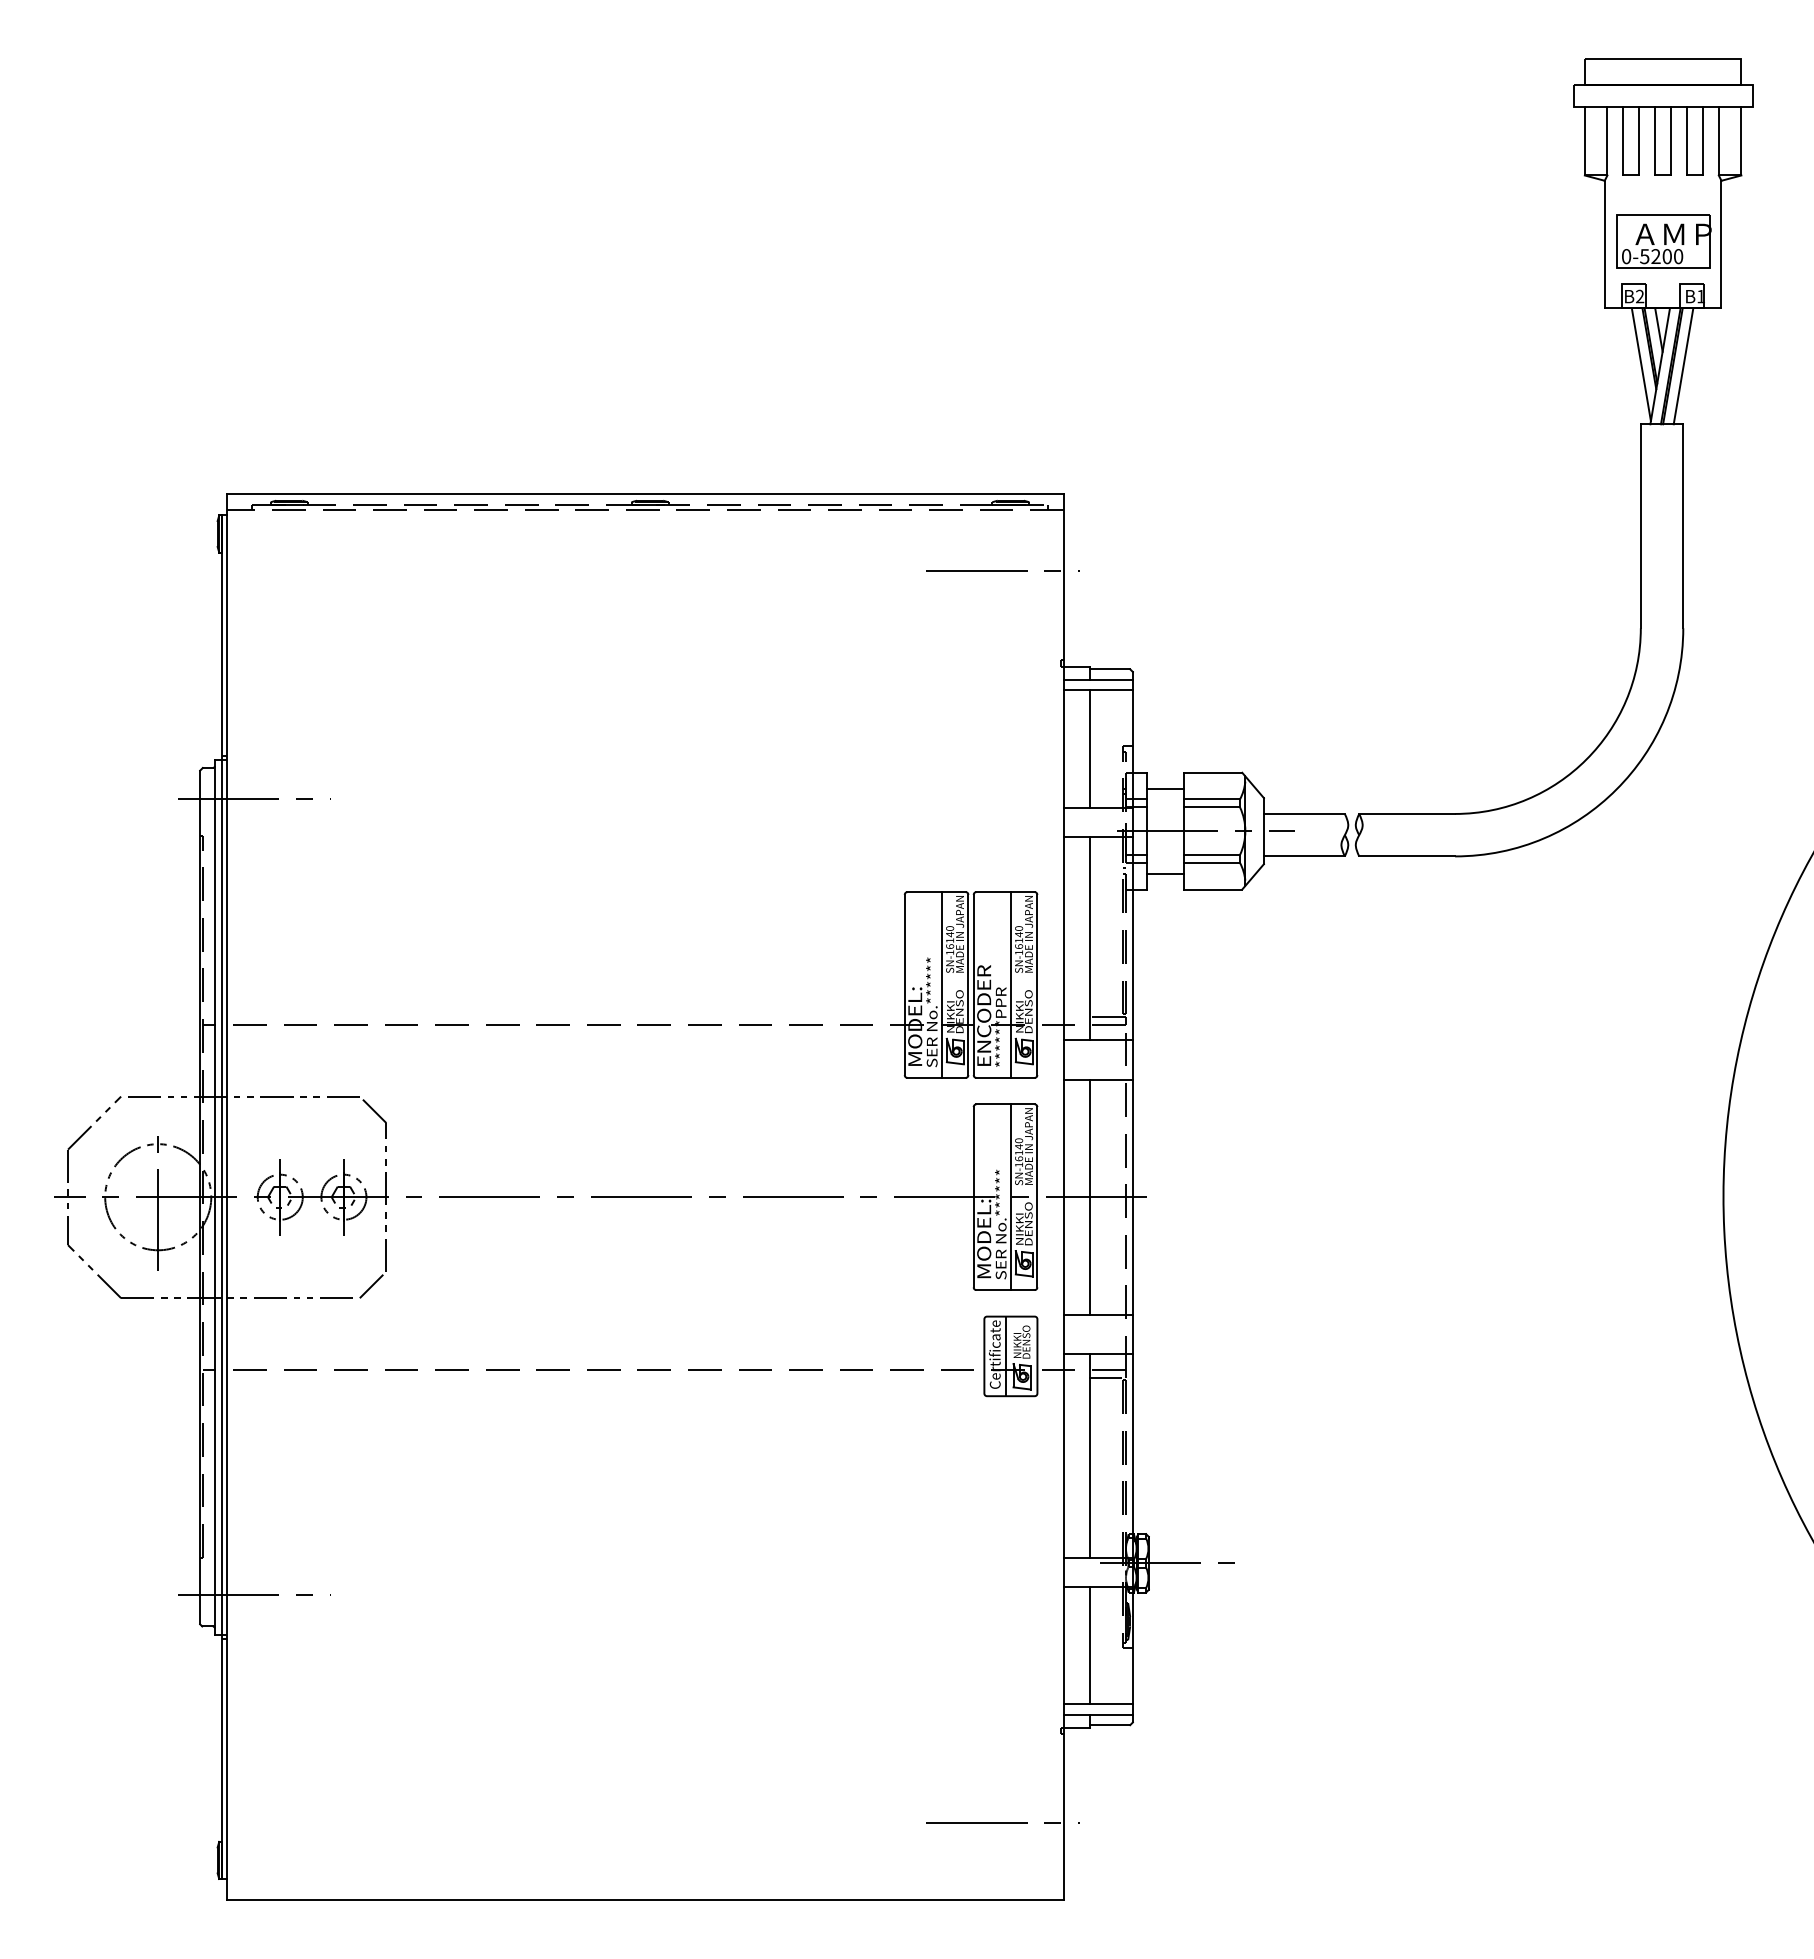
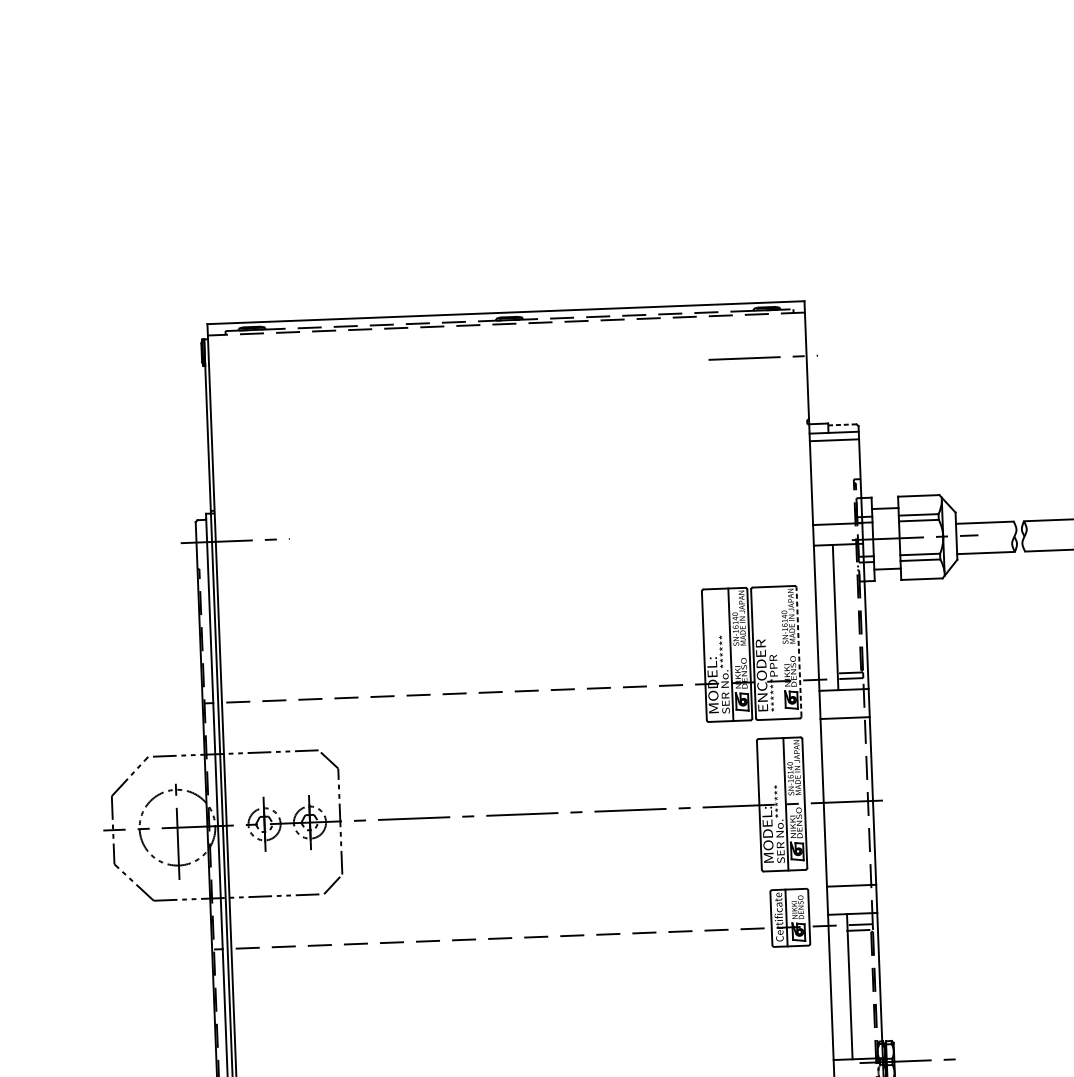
line: (1110, 669) -> (842, 424), solid -> dashed
line: (1090, 748) -> (830, 481), removed
line: (1010, 984) -> (779, 652), removed
line: (1037, 984) -> (799, 651), solid -> dashed
line: (1090, 1196) -> (842, 801), removed

